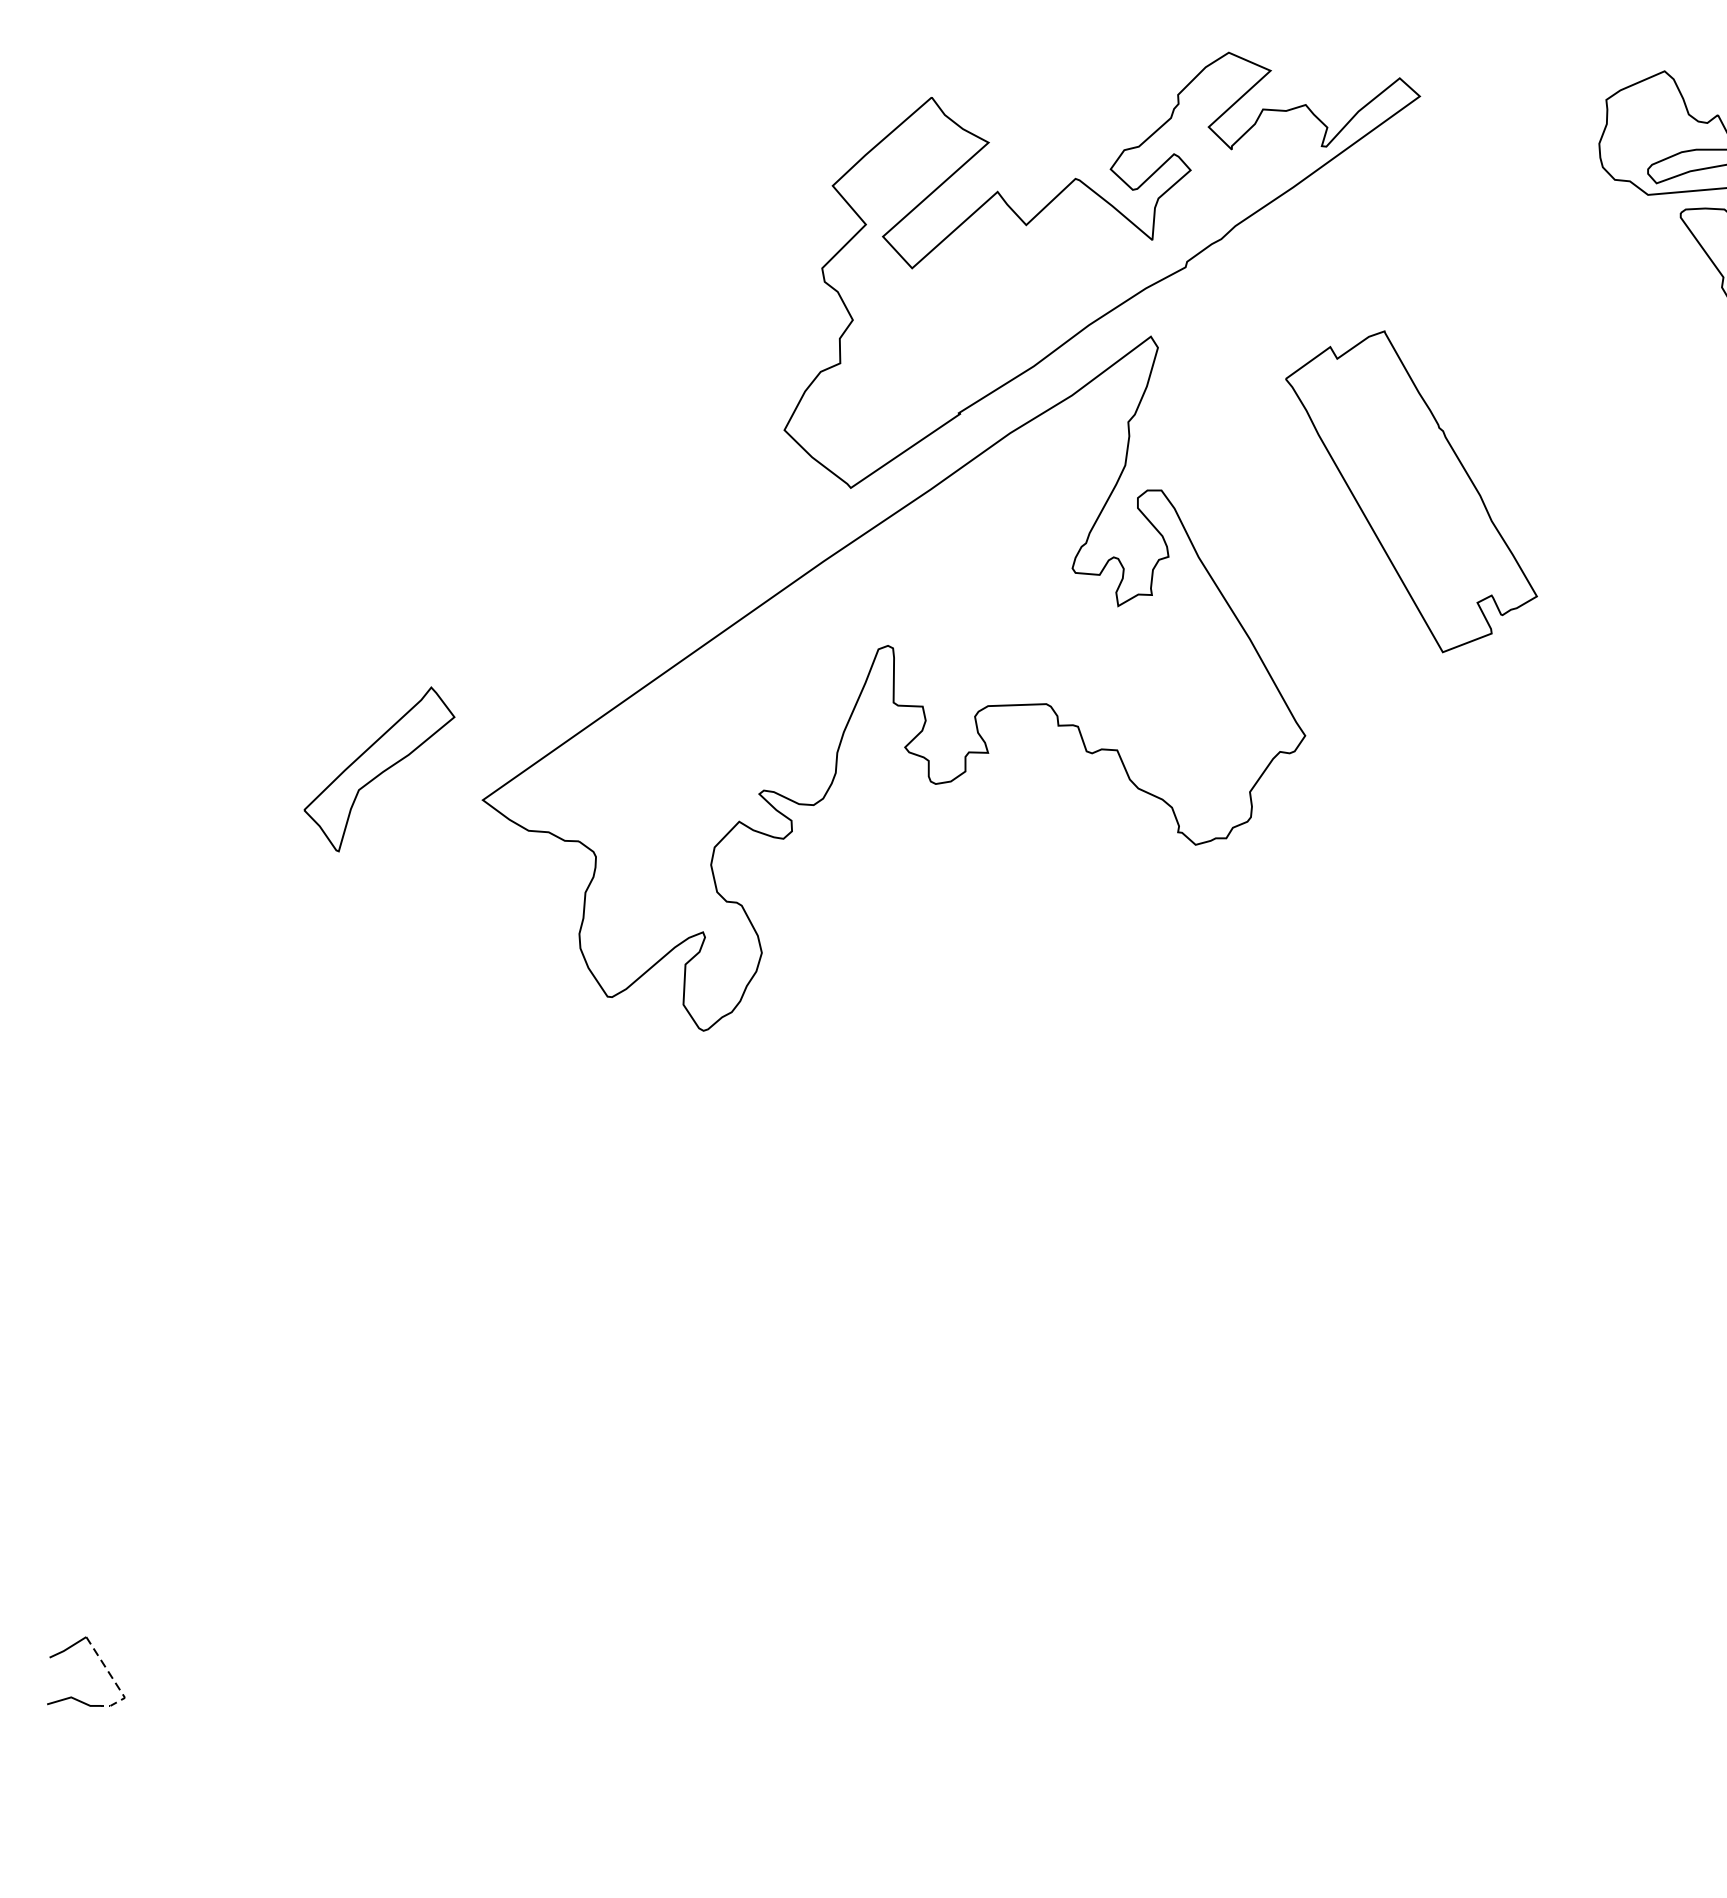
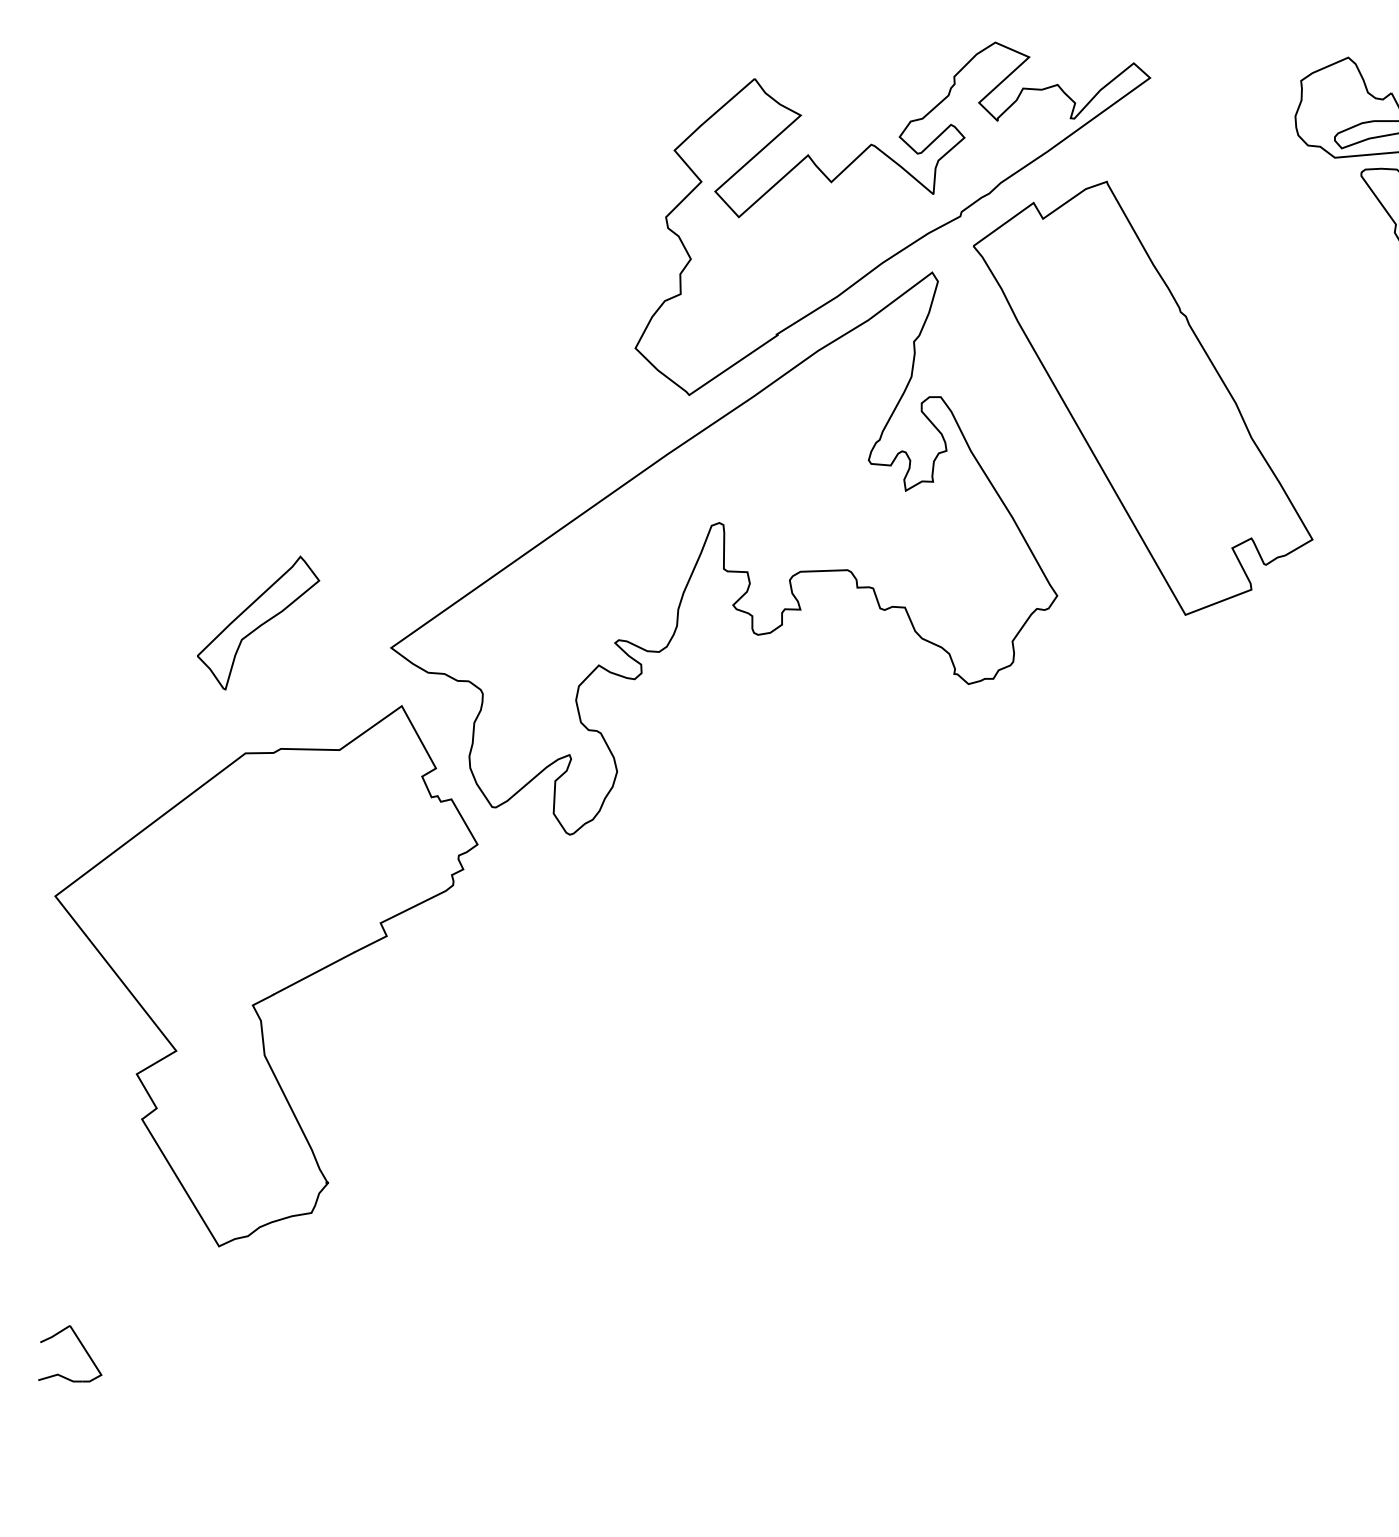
part: (1411, 490) -> (1143, 397), size x1.67
part: (379, 768) -> (258, 622), moved
part: (328, 1205) -> (266, 976), added
line: (114, 1679) -> (92, 1360), dashed -> solid

